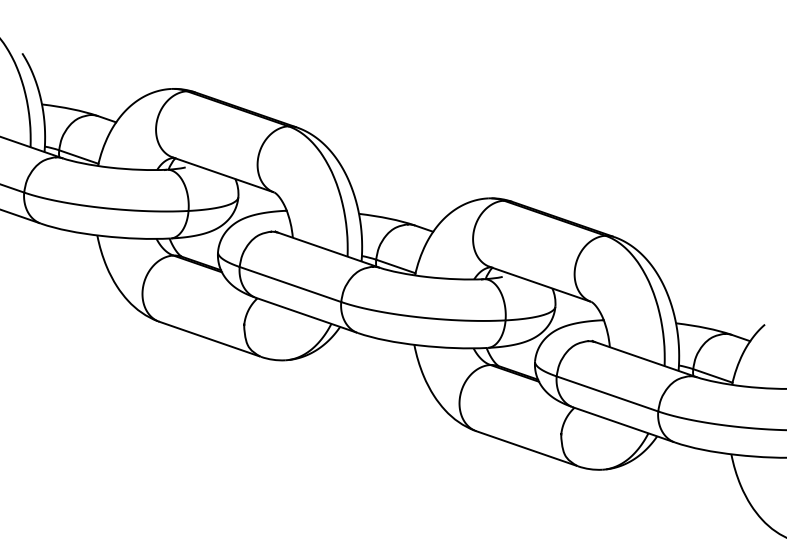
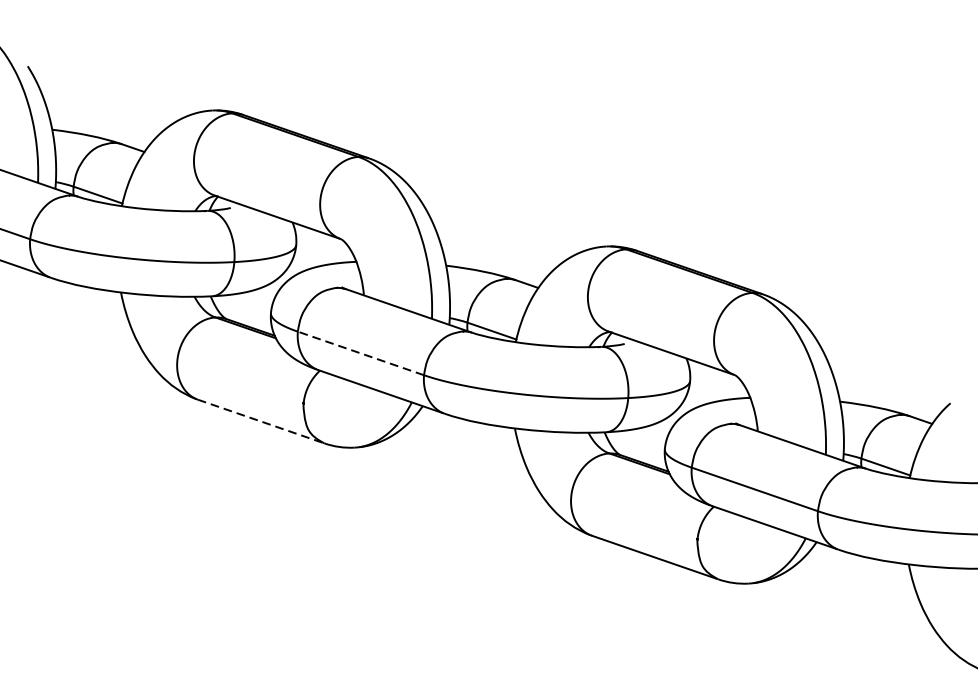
line: (290, 284) -> (361, 353), solid -> dashed
line: (209, 339) -> (260, 421), solid -> dashed

